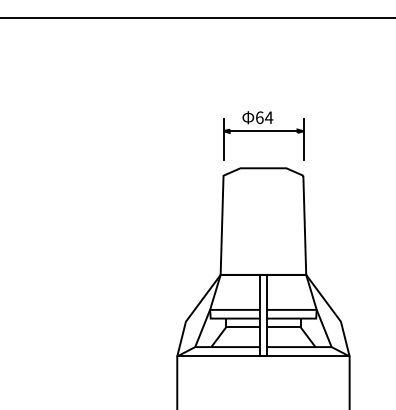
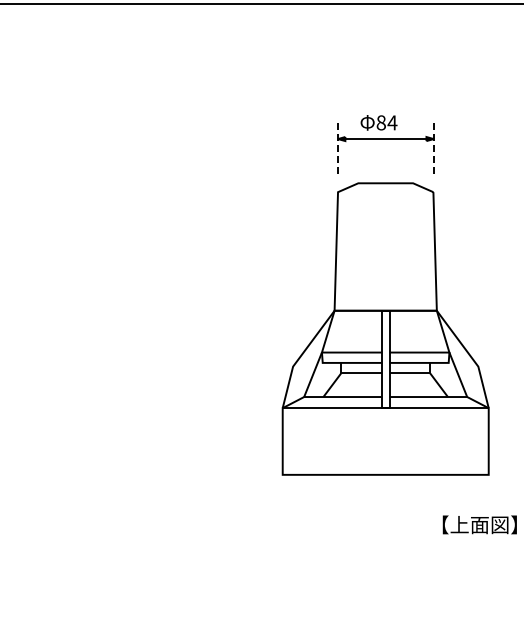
text: (259, 117) -> (381, 122), 64 -> 84
line: (223, 140) -> (338, 149), solid -> dashed
line: (303, 140) -> (433, 149), solid -> dashed

